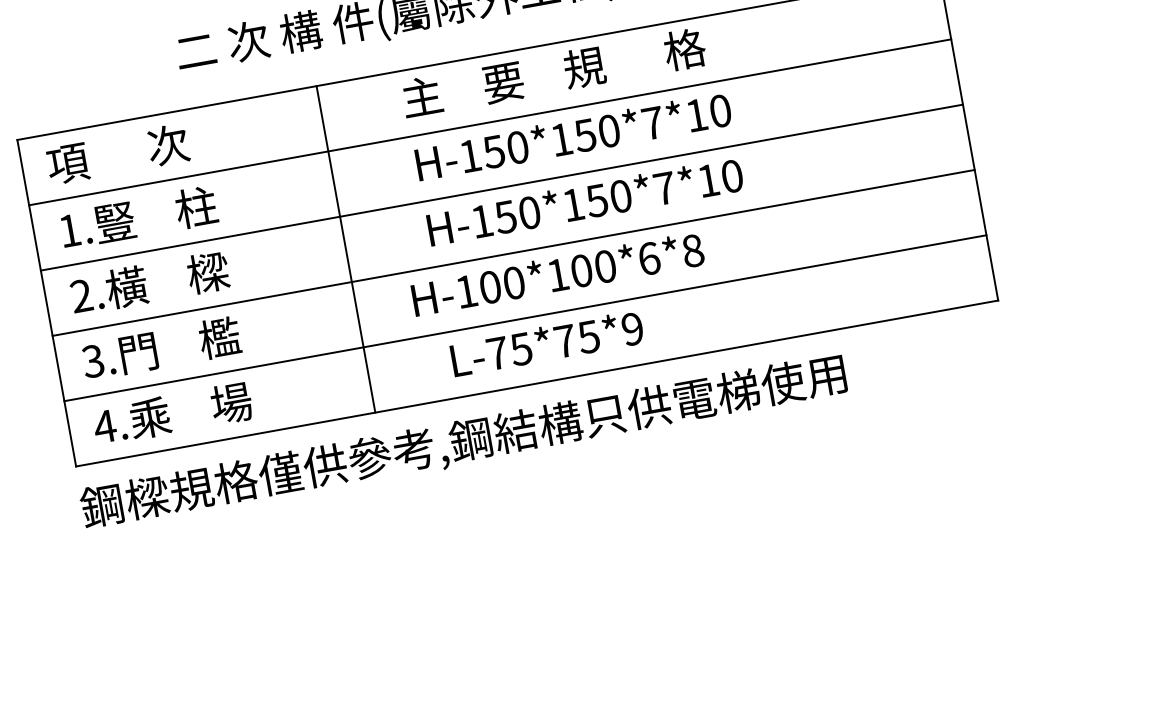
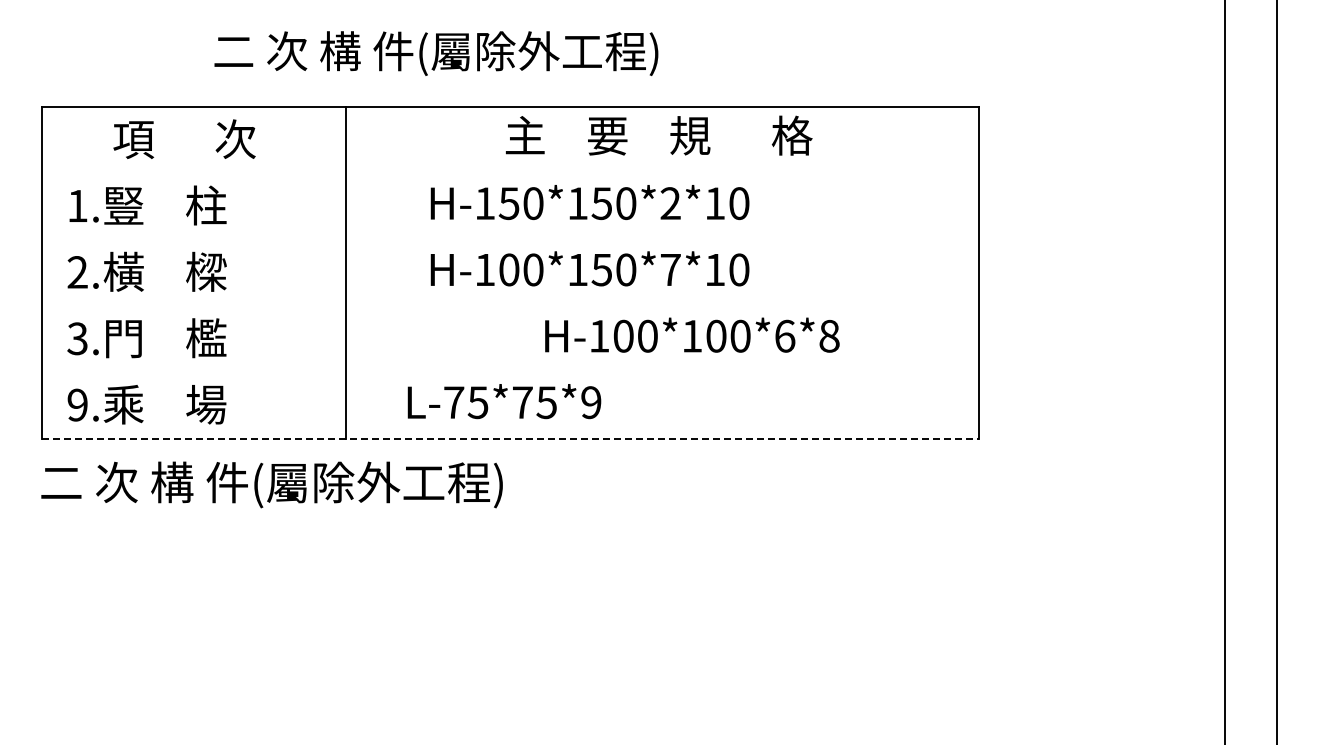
text: (554, 72) -> (659, 135), moved
line: (489, 122) -> (510, 173), removed
text: (652, 123) -> (670, 203), H-150*150*7*10 -> H-150*150*2*10
text: (117, 153) -> (184, 138), moved
line: (501, 187) -> (510, 240), removed
text: (505, 216) -> (508, 269), H-150*150*7*10 -> H-100*150*7*10
line: (513, 252) -> (510, 306), removed
text: (557, 273) -> (692, 334), moved
line: (525, 317) -> (510, 372), removed
text: (547, 343) -> (504, 401), moved
line: (538, 383) -> (511, 439), solid -> dashed
text: (104, 426) -> (77, 404), 4. -> 9.
text: (463, 442) -> (427, 484), 鋼樑規格僅供參考,鋼結構只供電梯使用 -> 二 次 構 件(屬除外工程)

